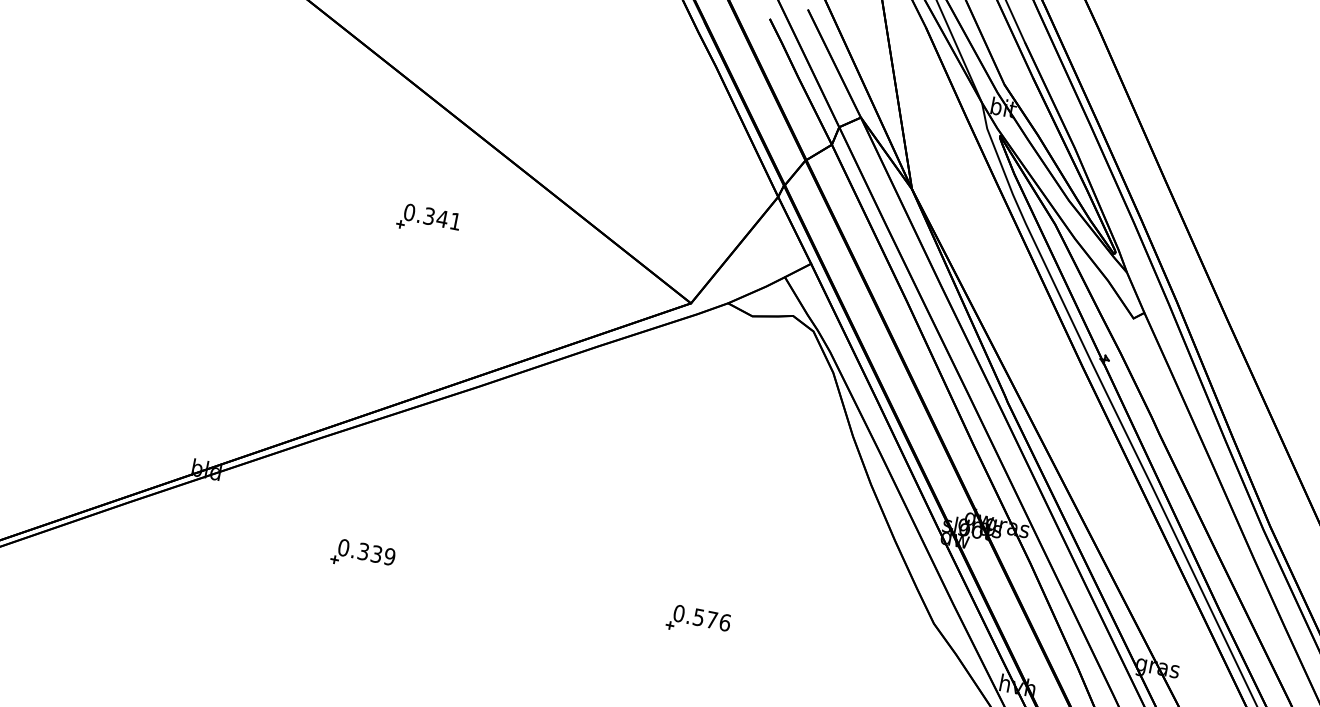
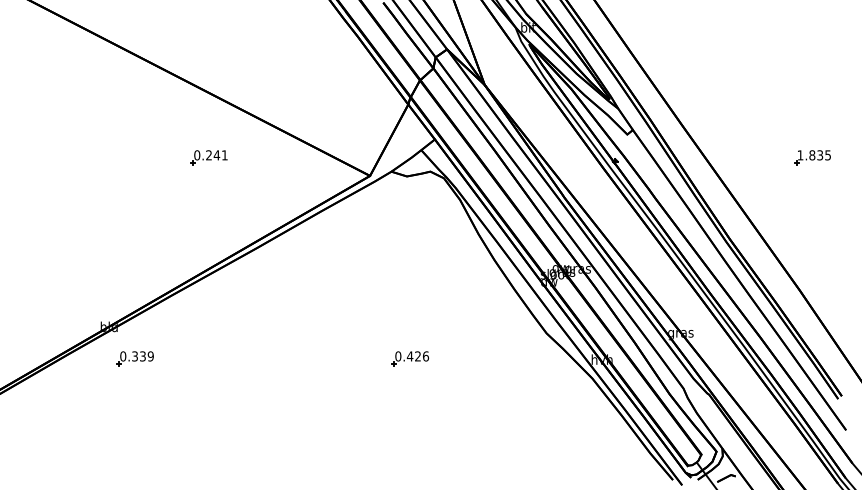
text: (428, 216) -> (208, 155), 0.341 -> 0.241
part: (361, 554) -> (134, 358), moved
text: (704, 618) -> (413, 356), 0.576 -> 0.426

